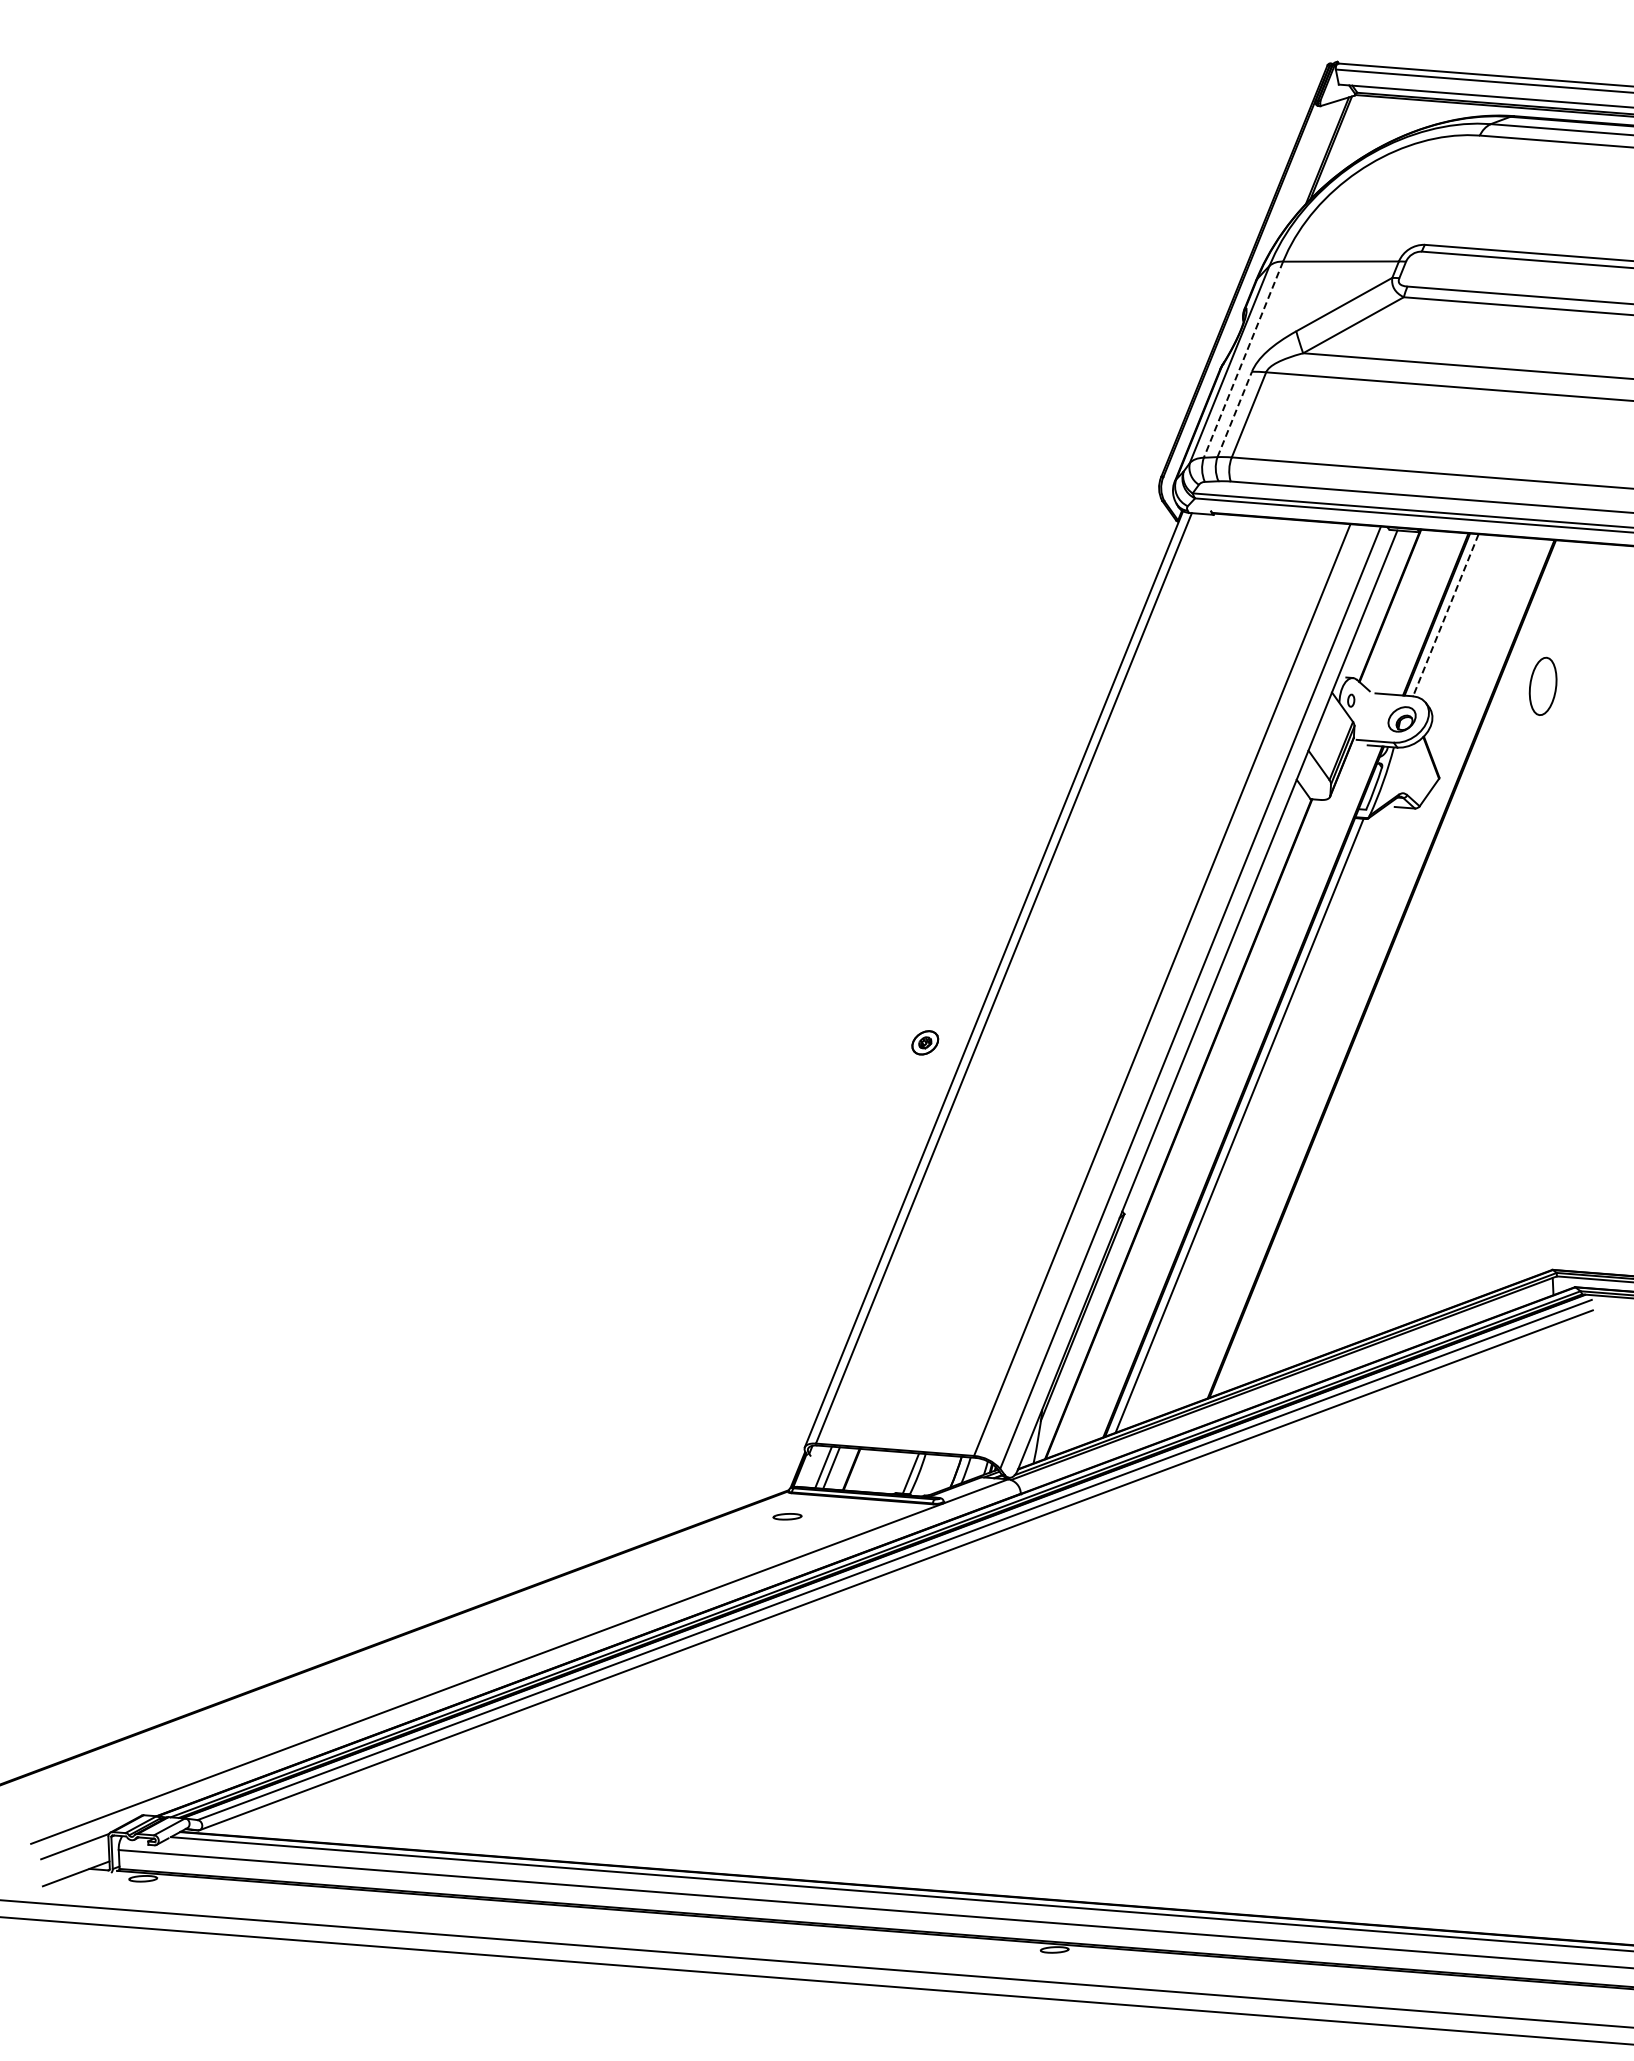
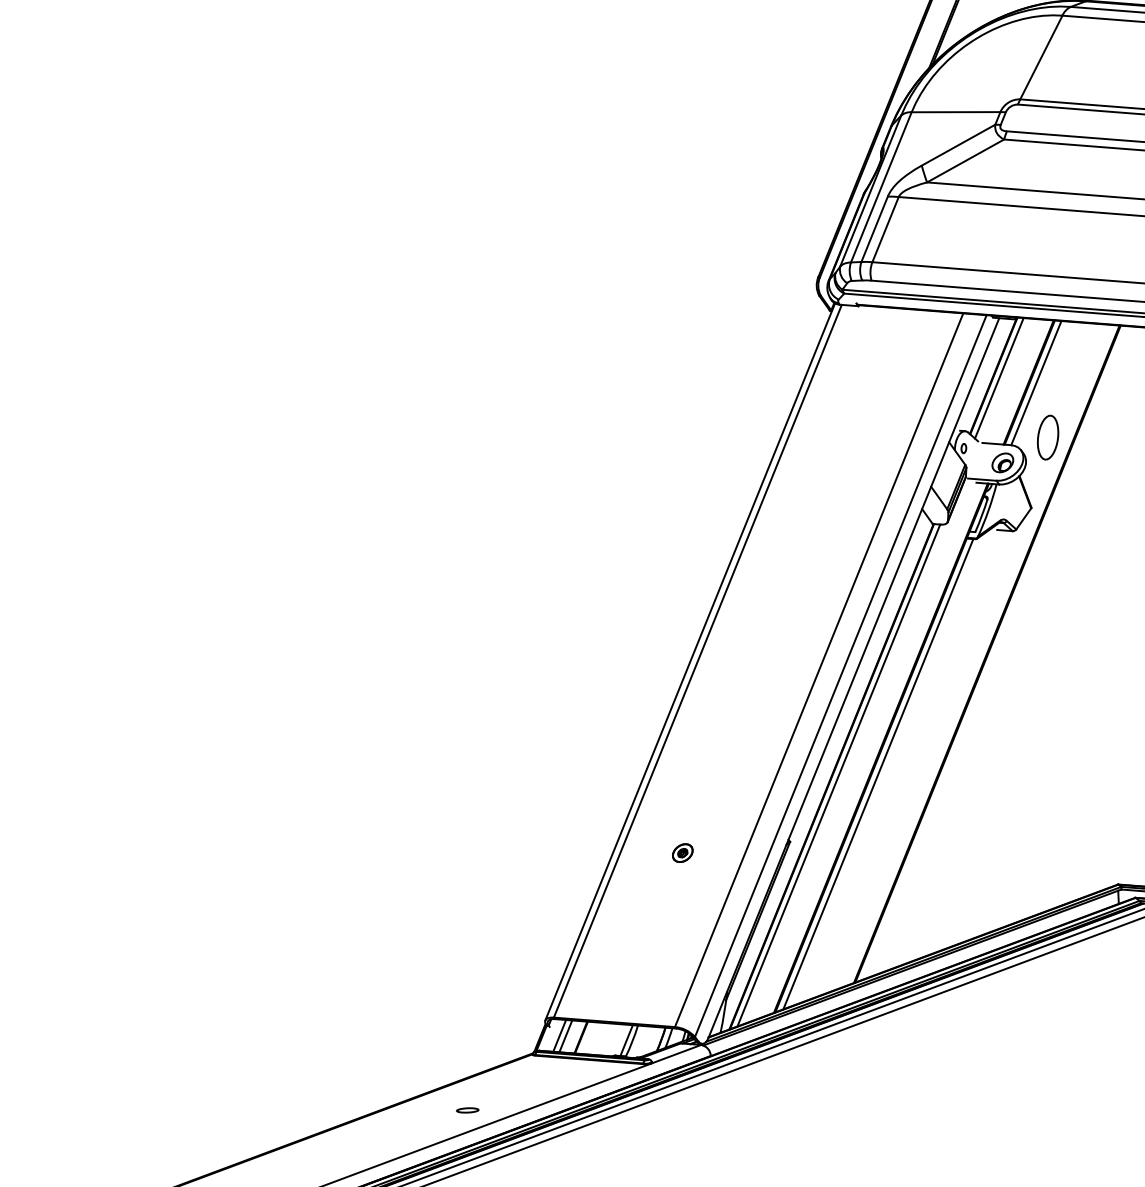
line: (1451, 189) -> (1040, 56), added
line: (1243, 359) -> (881, 187), dashed -> solid
line: (1234, 414) -> (874, 229), dashed -> solid
line: (1397, 608) -> (999, 377), added
line: (1445, 615) -> (1036, 383), dashed -> solid
part: (1542, 685) -> (1047, 436), moved
part: (925, 1042) -> (682, 852), moved
line: (1187, 1127) -> (838, 775), added
part: (787, 1516) -> (467, 1110), moved

